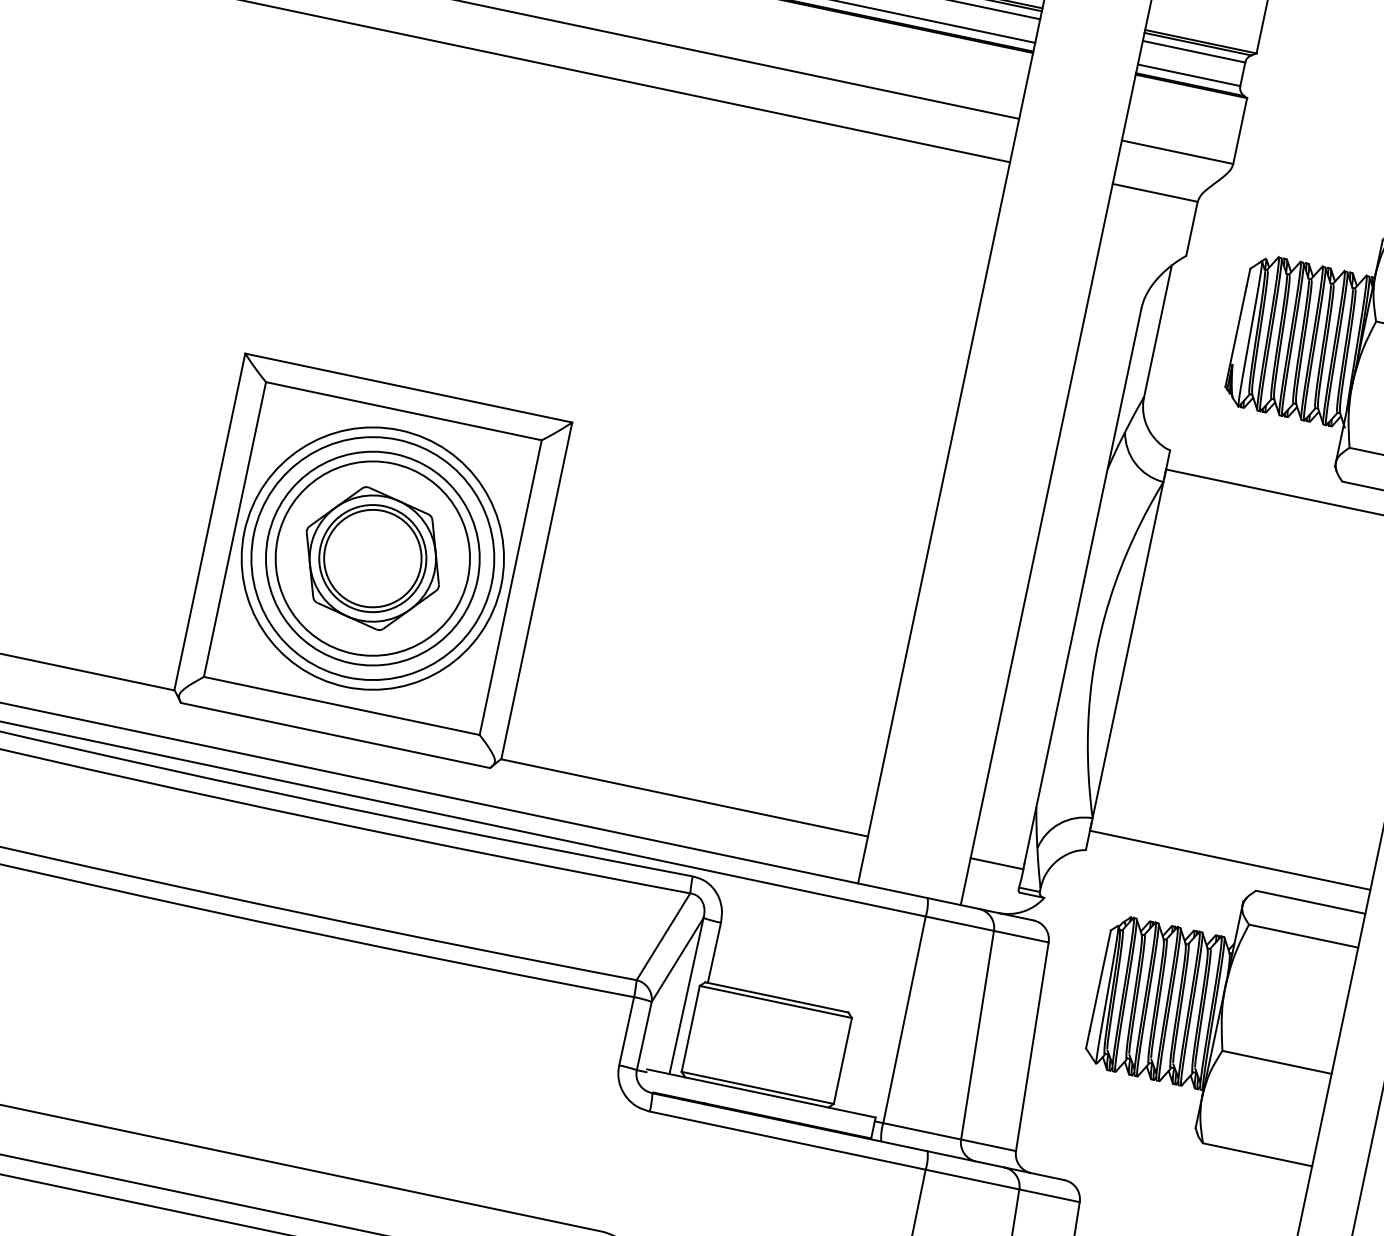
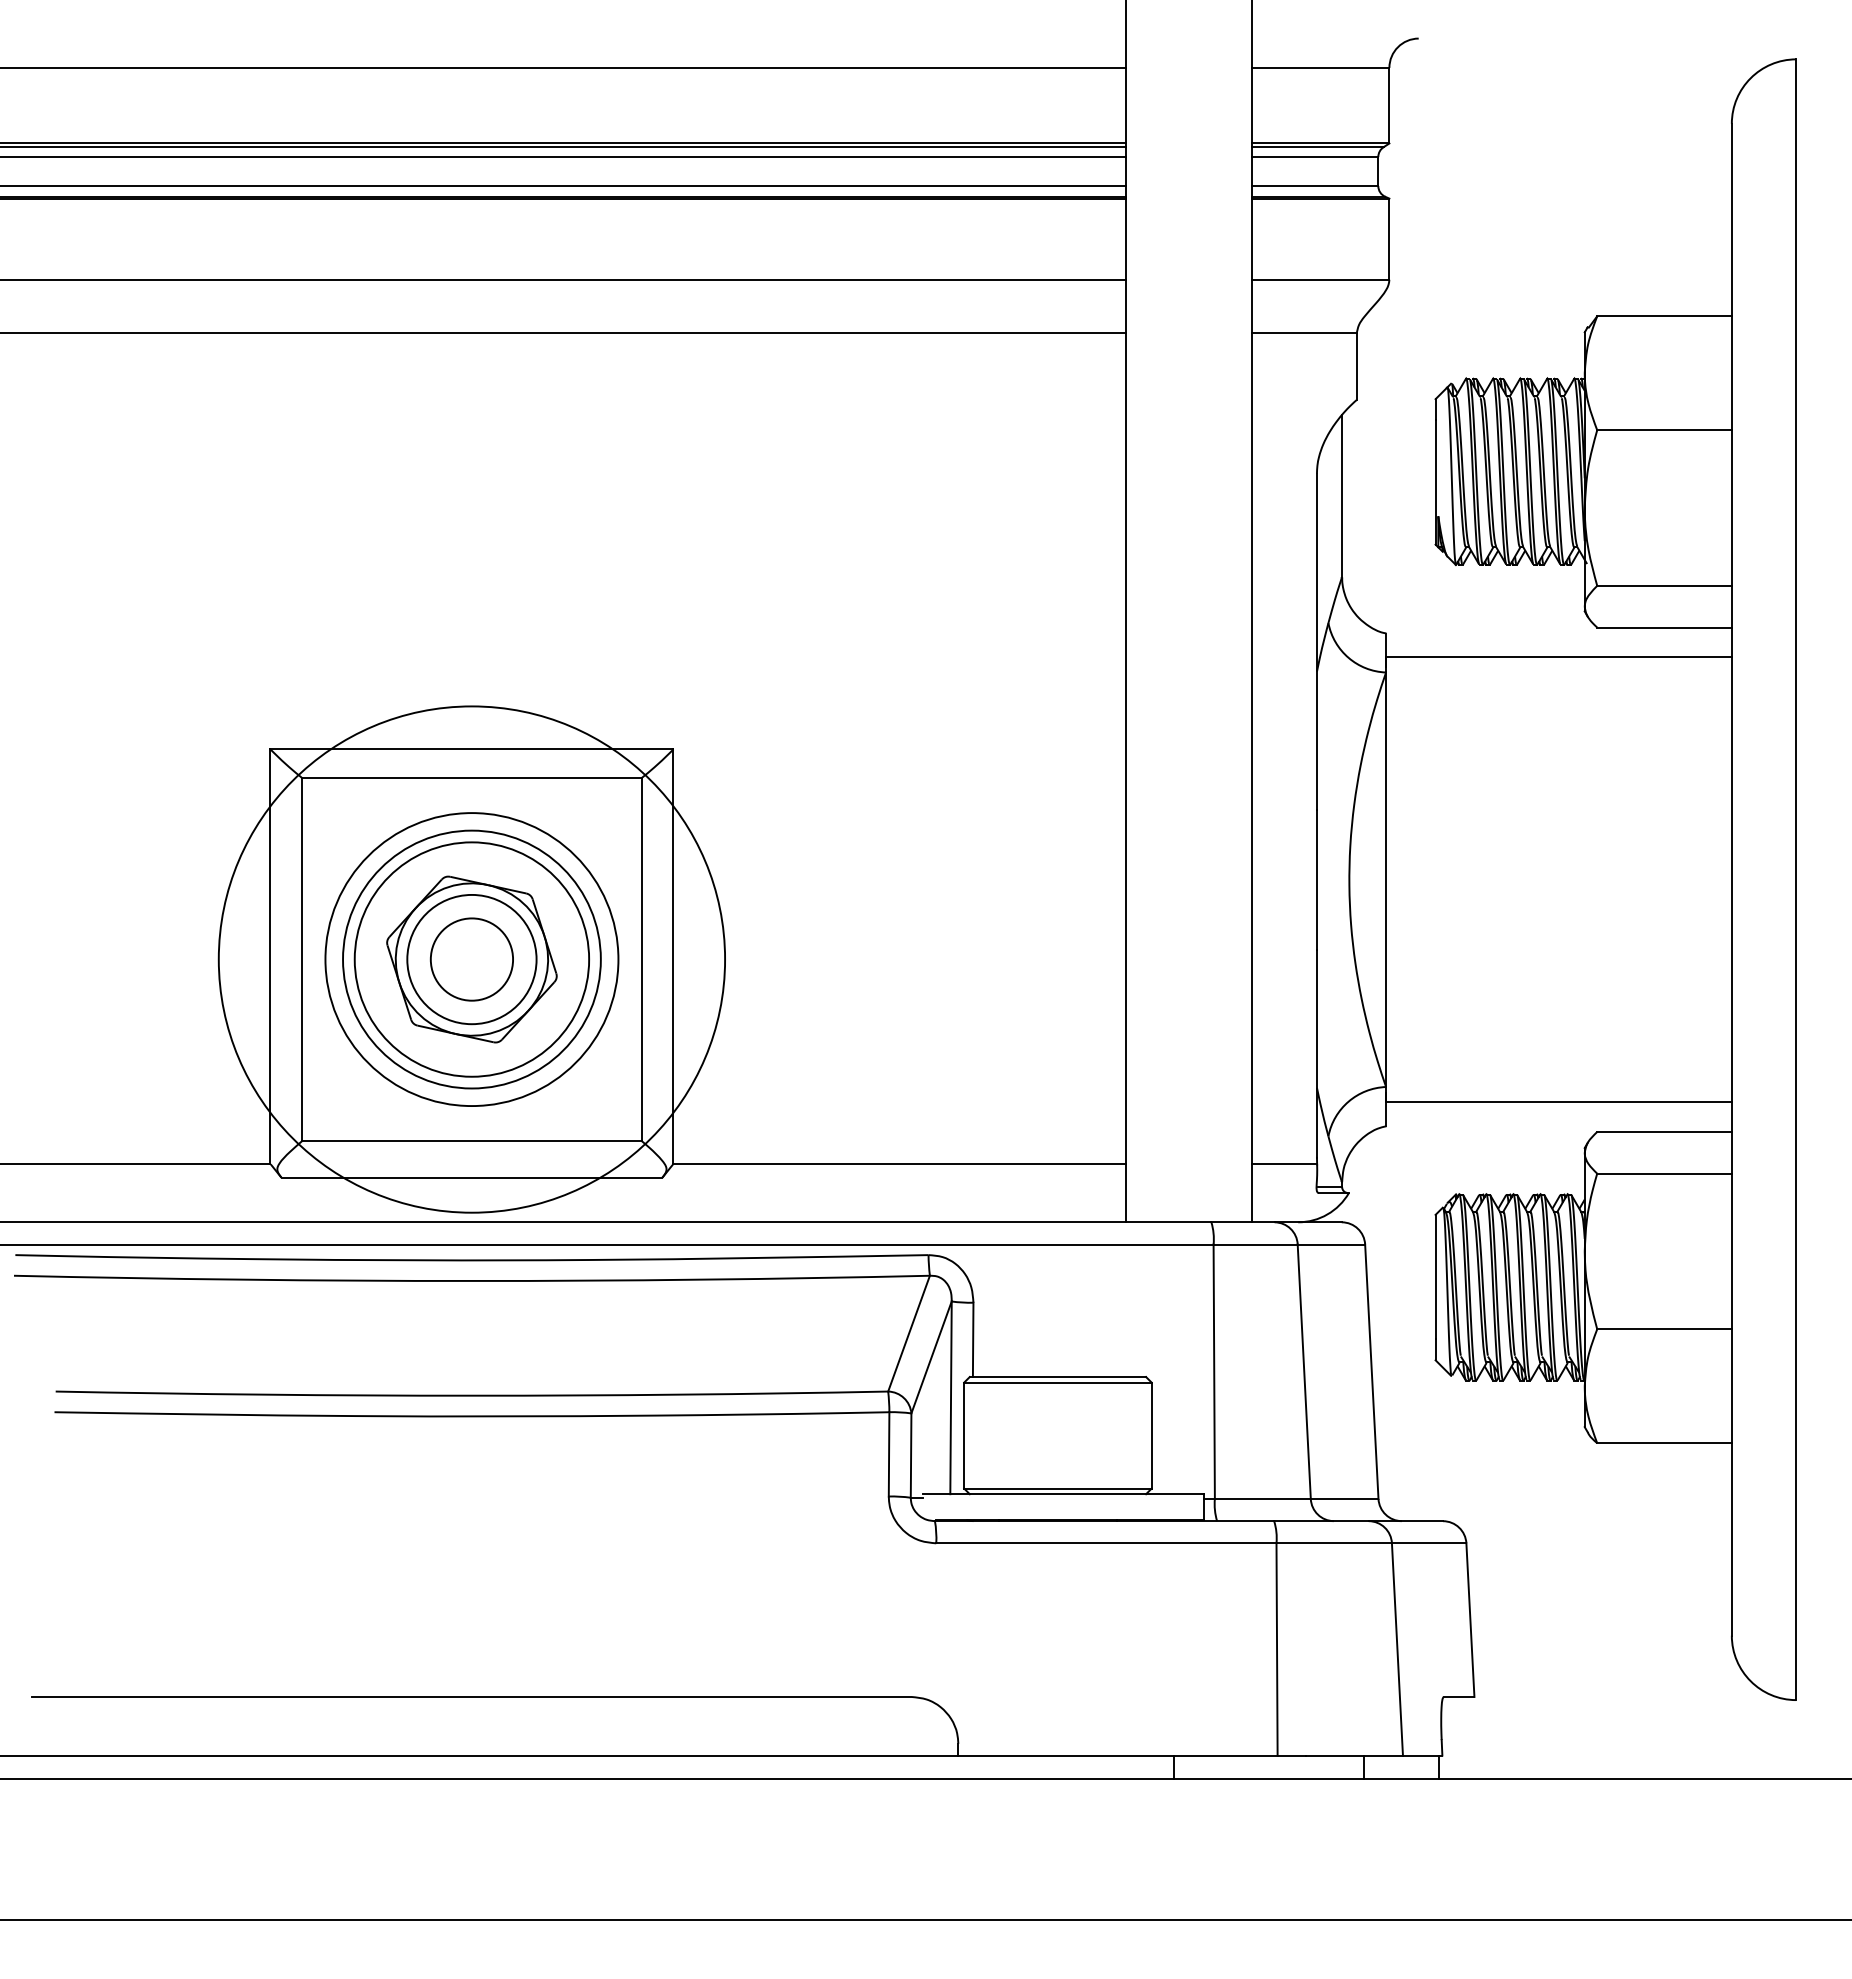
circle: (372, 558) -> (471, 959), size x0.7
circle: (372, 558) -> (471, 959), size x1.6

